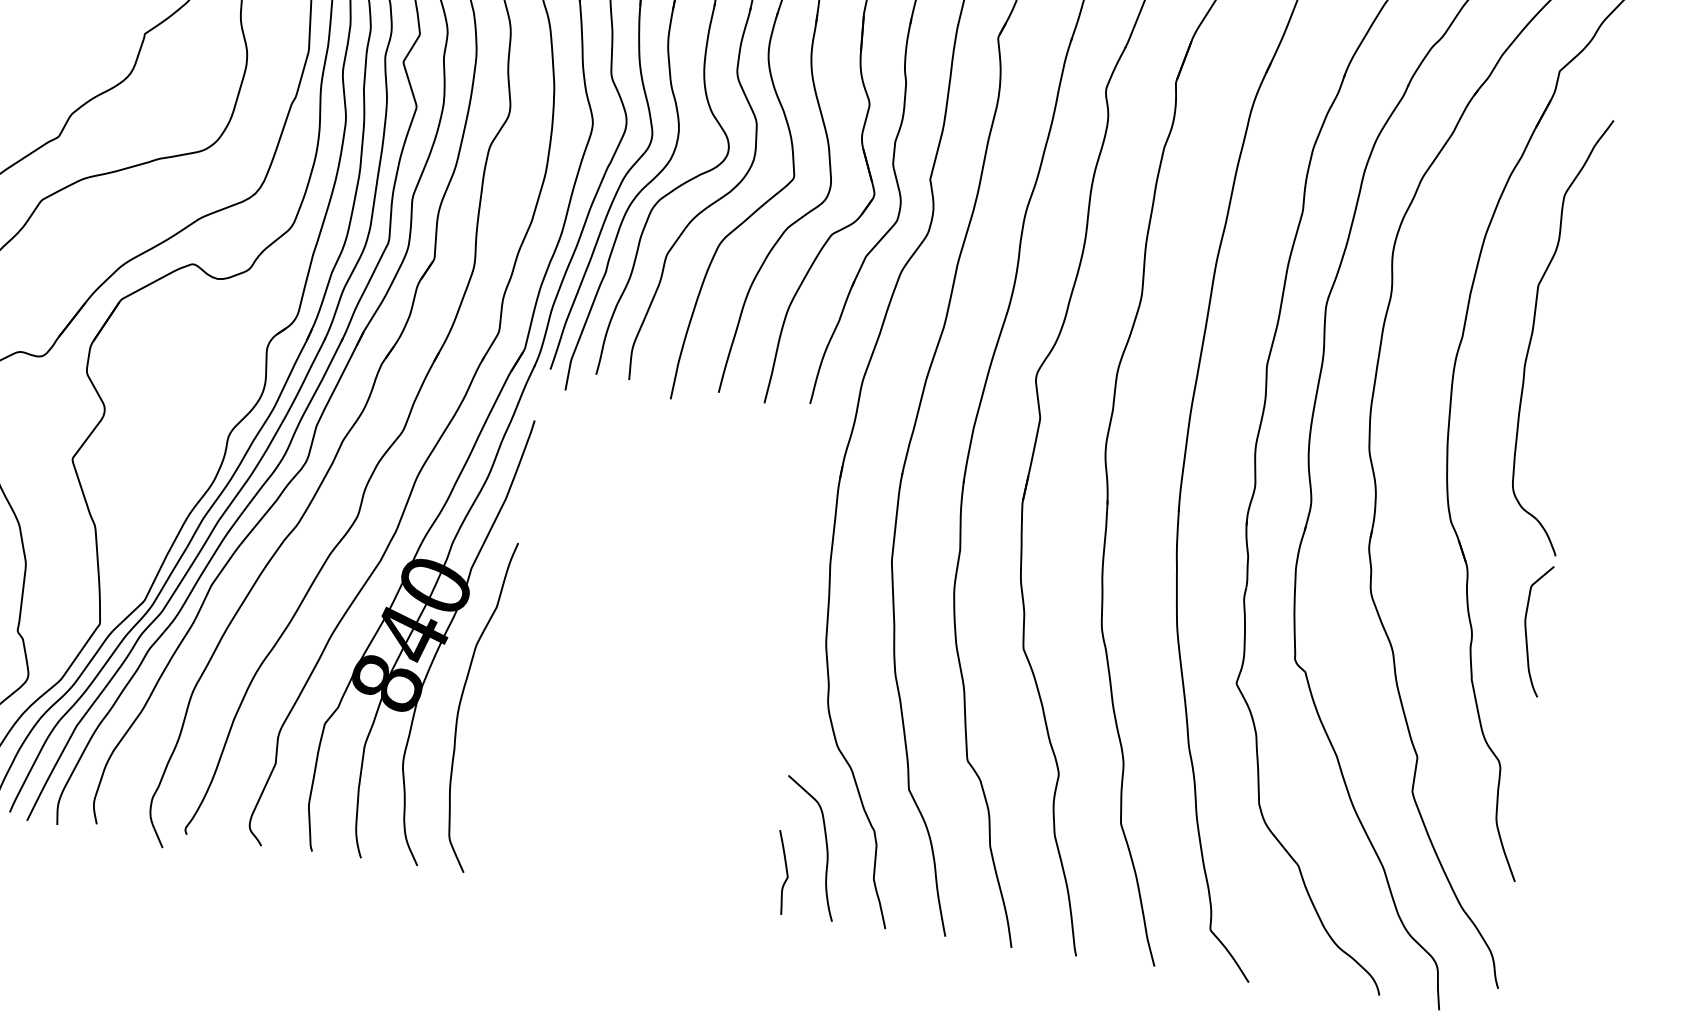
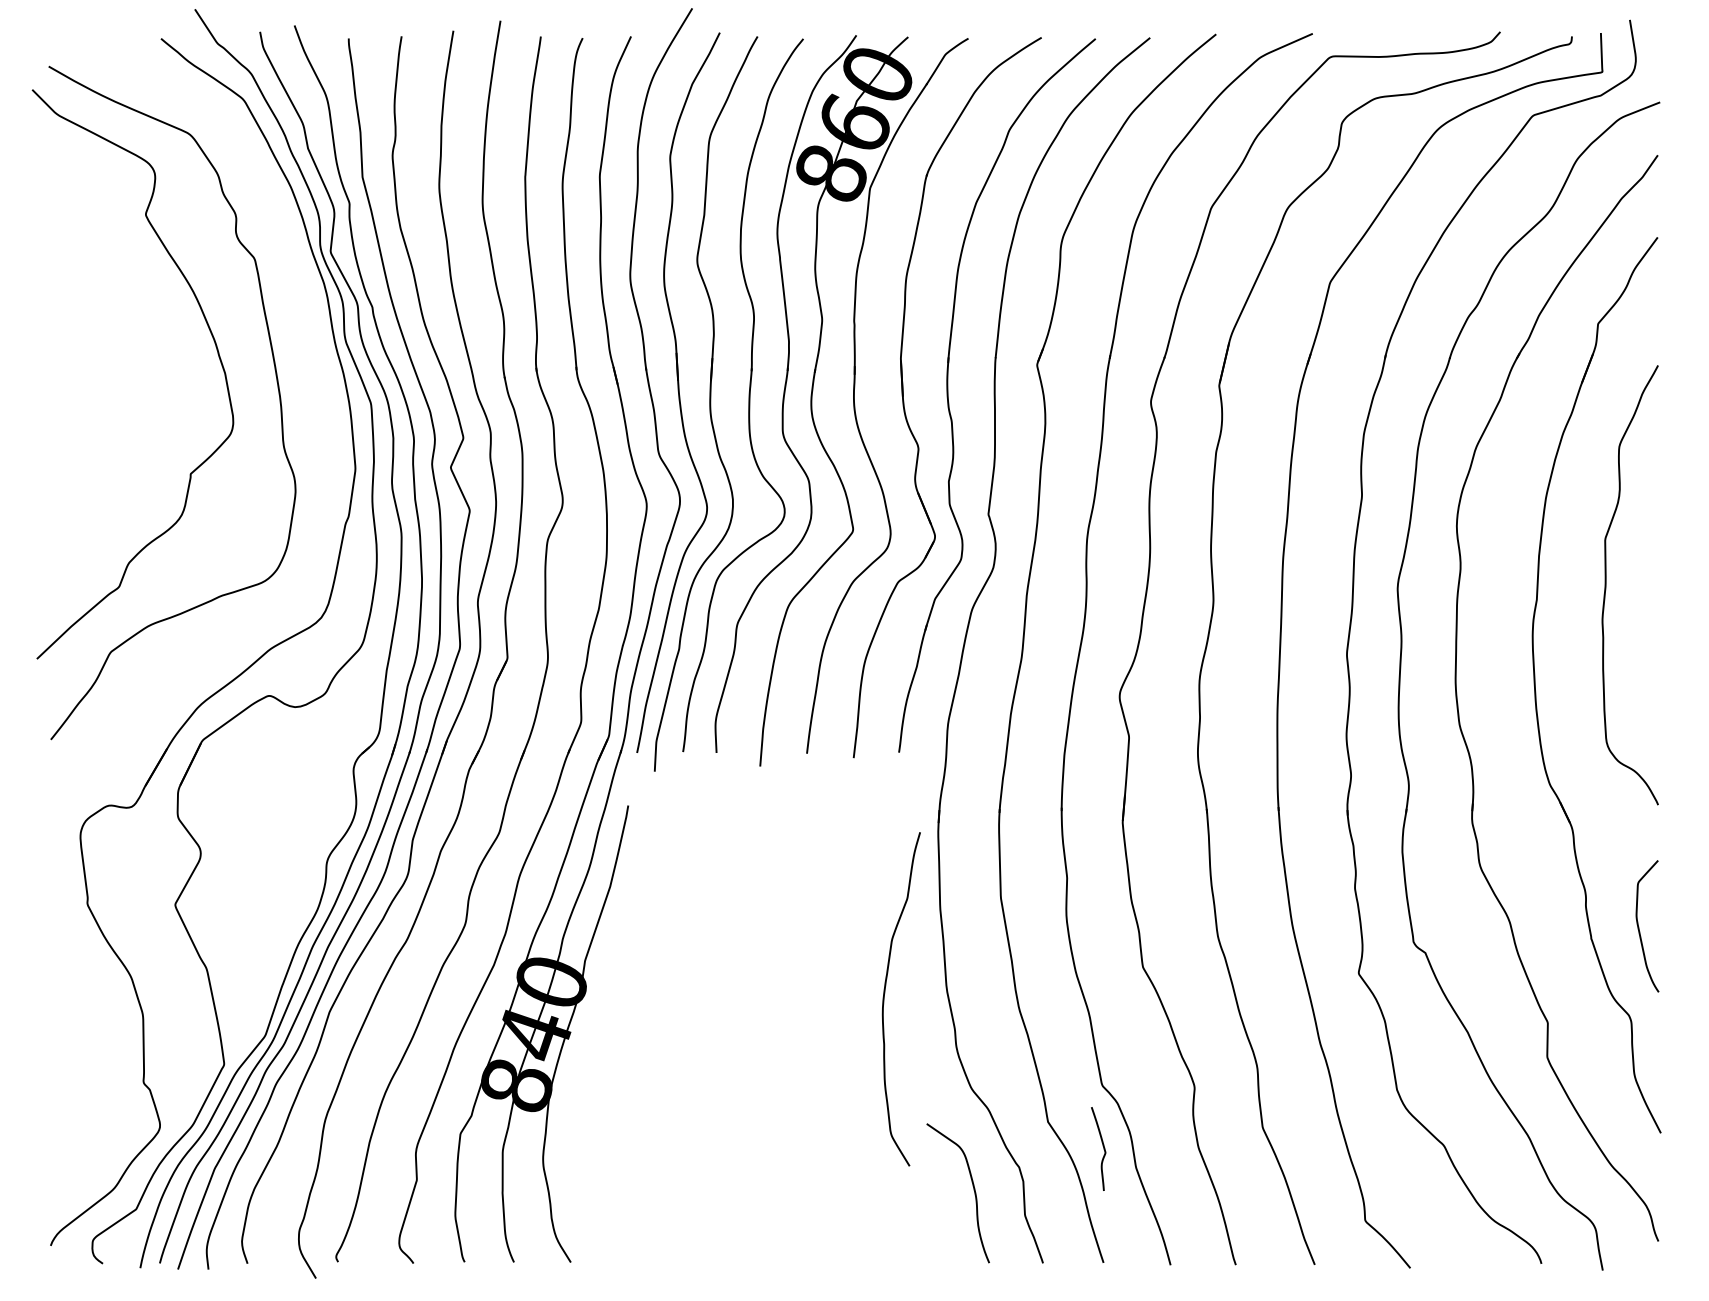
curve: (1526, 630) -> (1639, 927), moved
curve: (460, 704) -> (884, 999), moved
curve: (785, 870) -> (1102, 1146), moved

